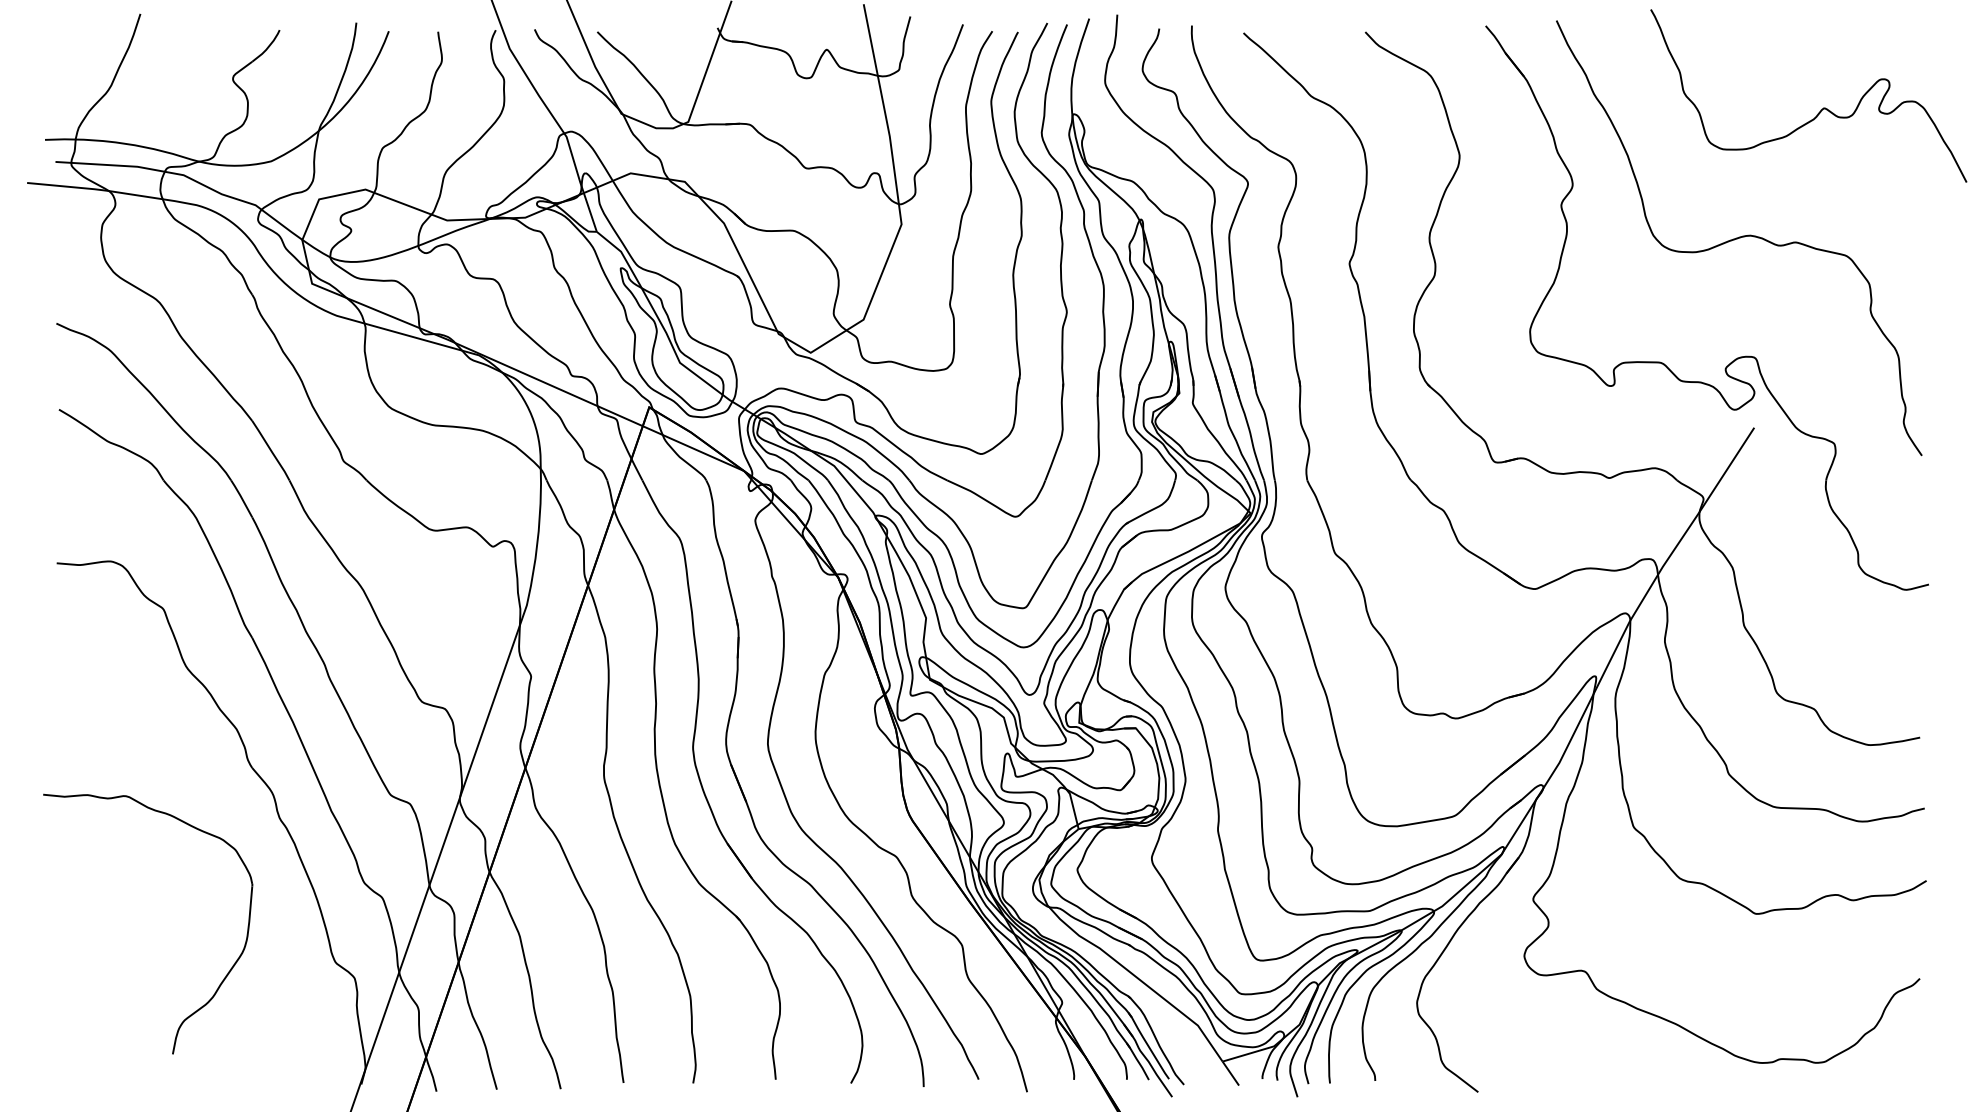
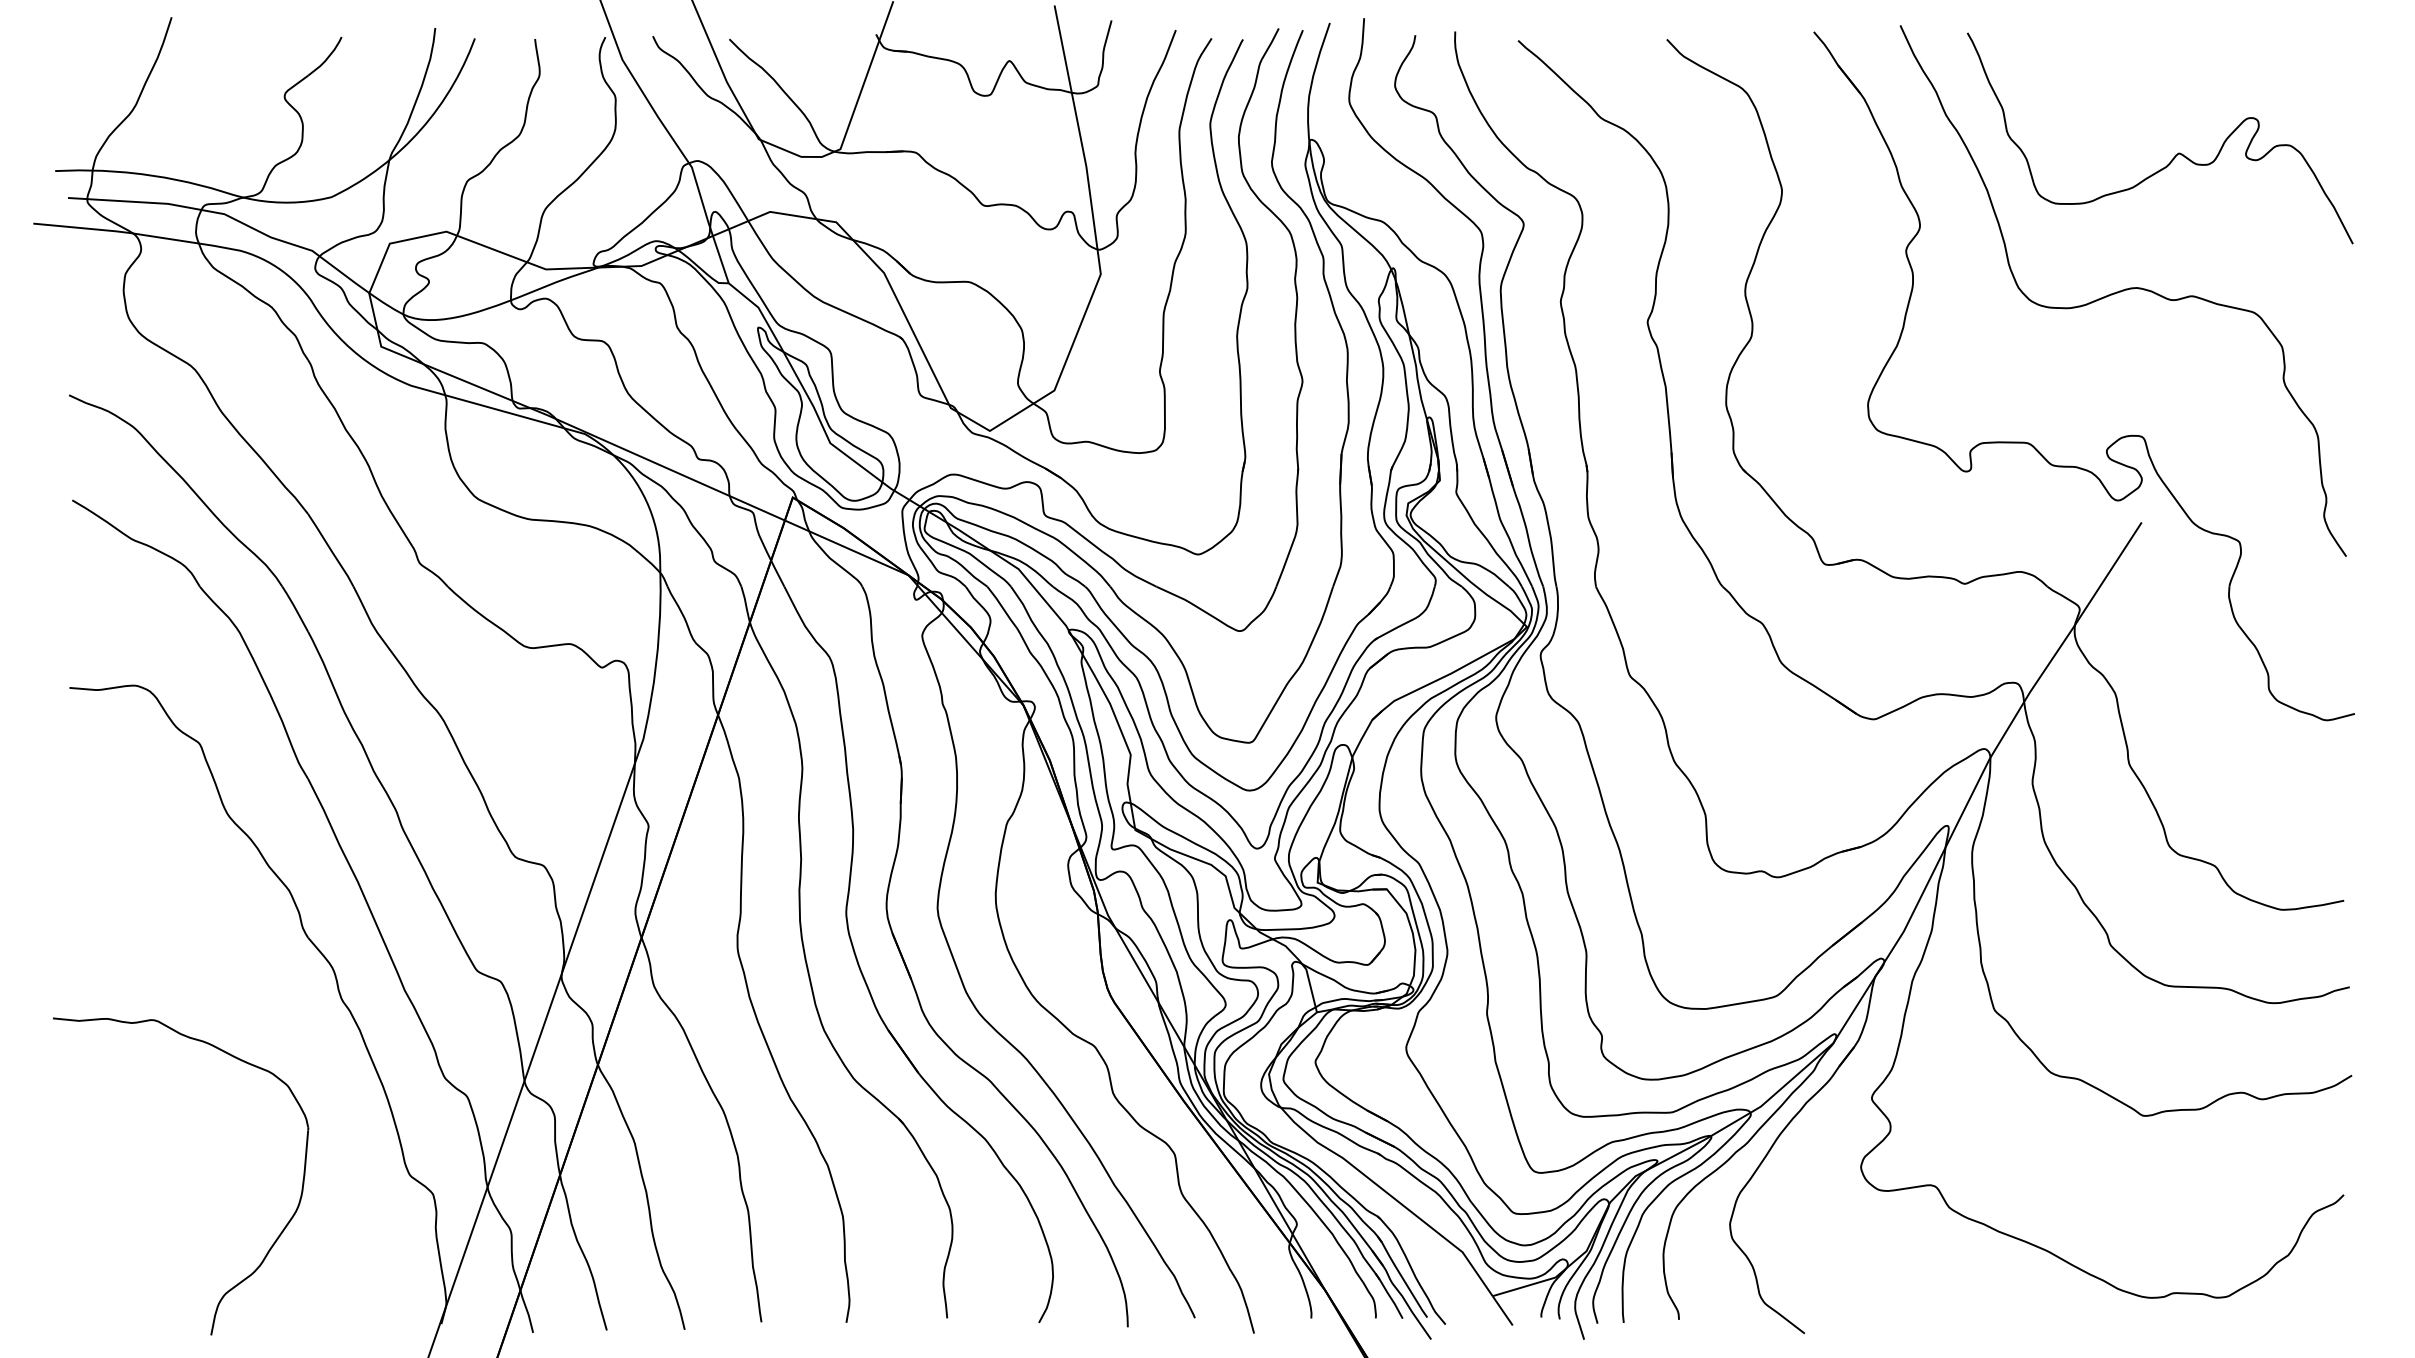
curve: (1821, 109) -> (2175, 154), moved
part: (223, 978) -> (273, 1242), moved

